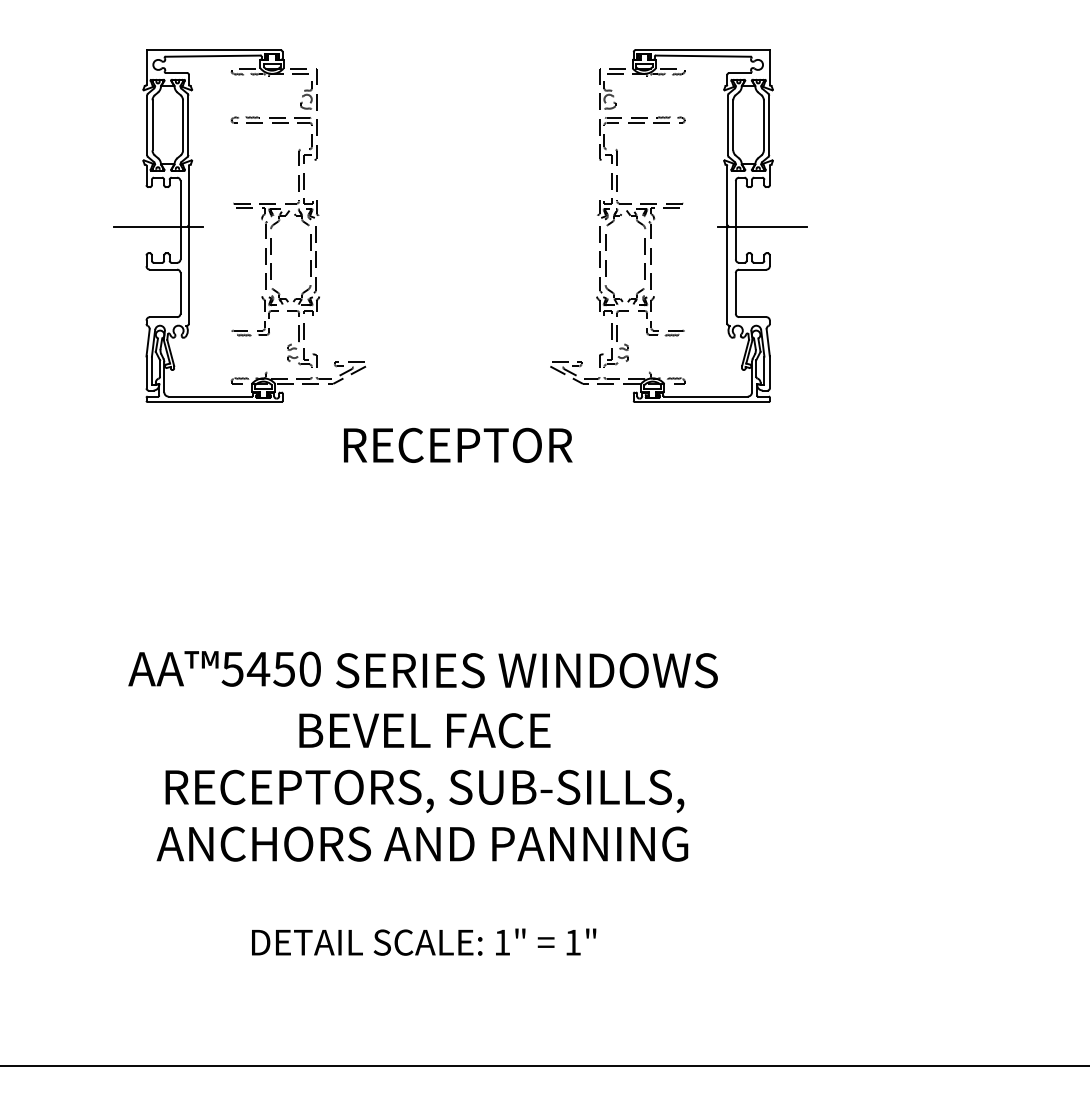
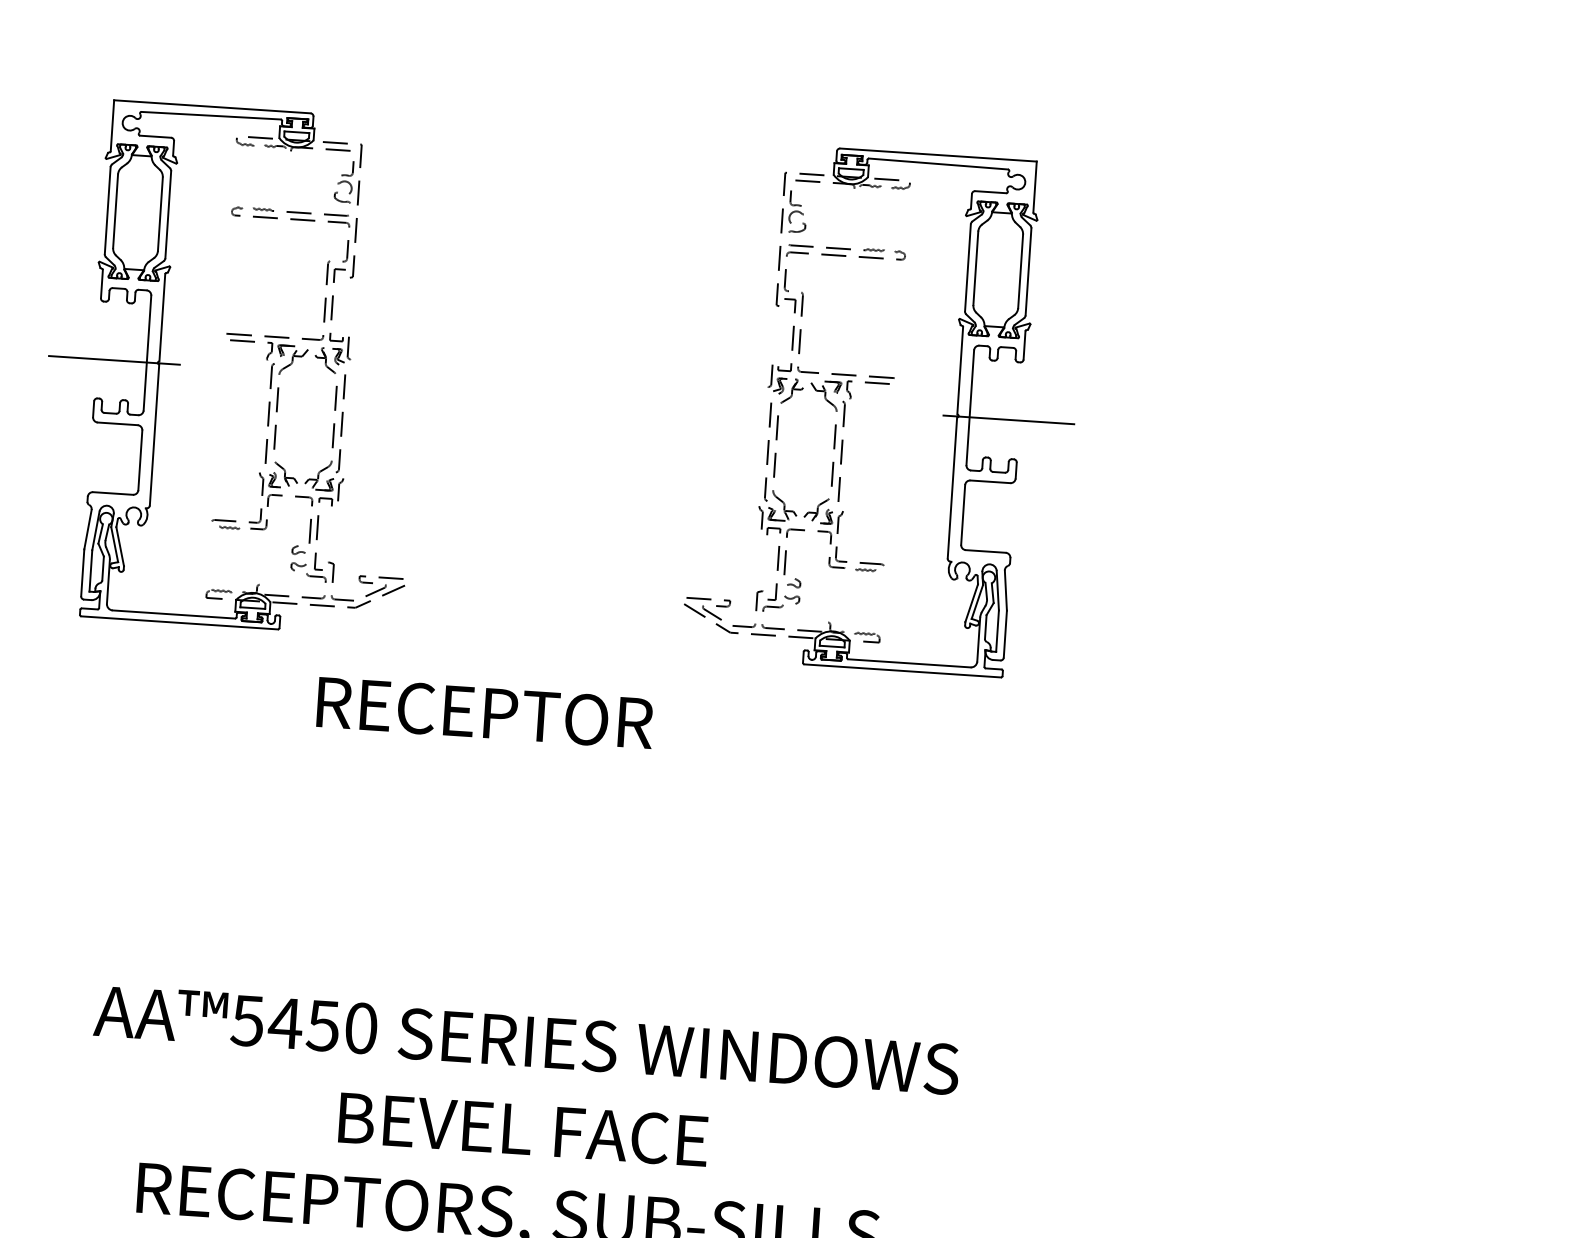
part: (239, 208) -> (235, 341), moved
part: (678, 208) -> (887, 384), moved
text: (458, 444) -> (485, 711), moved

